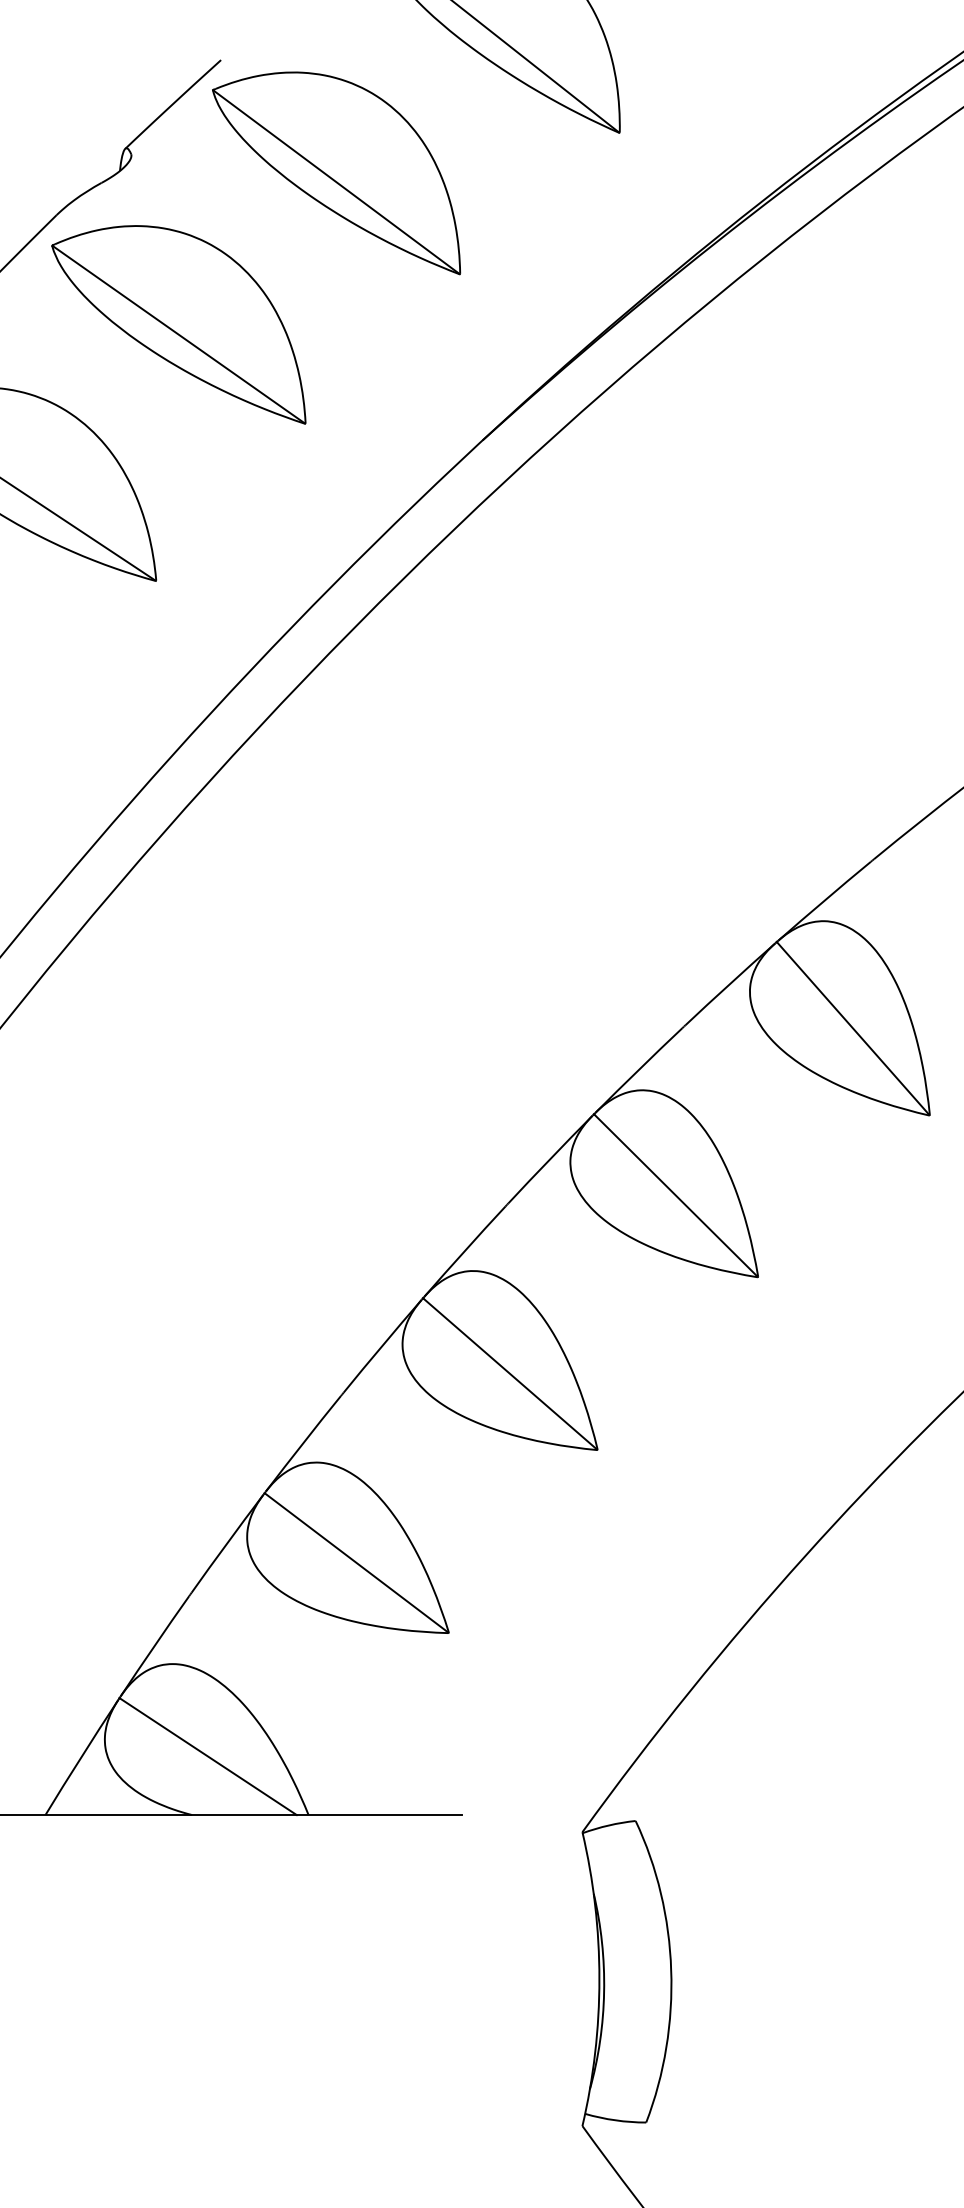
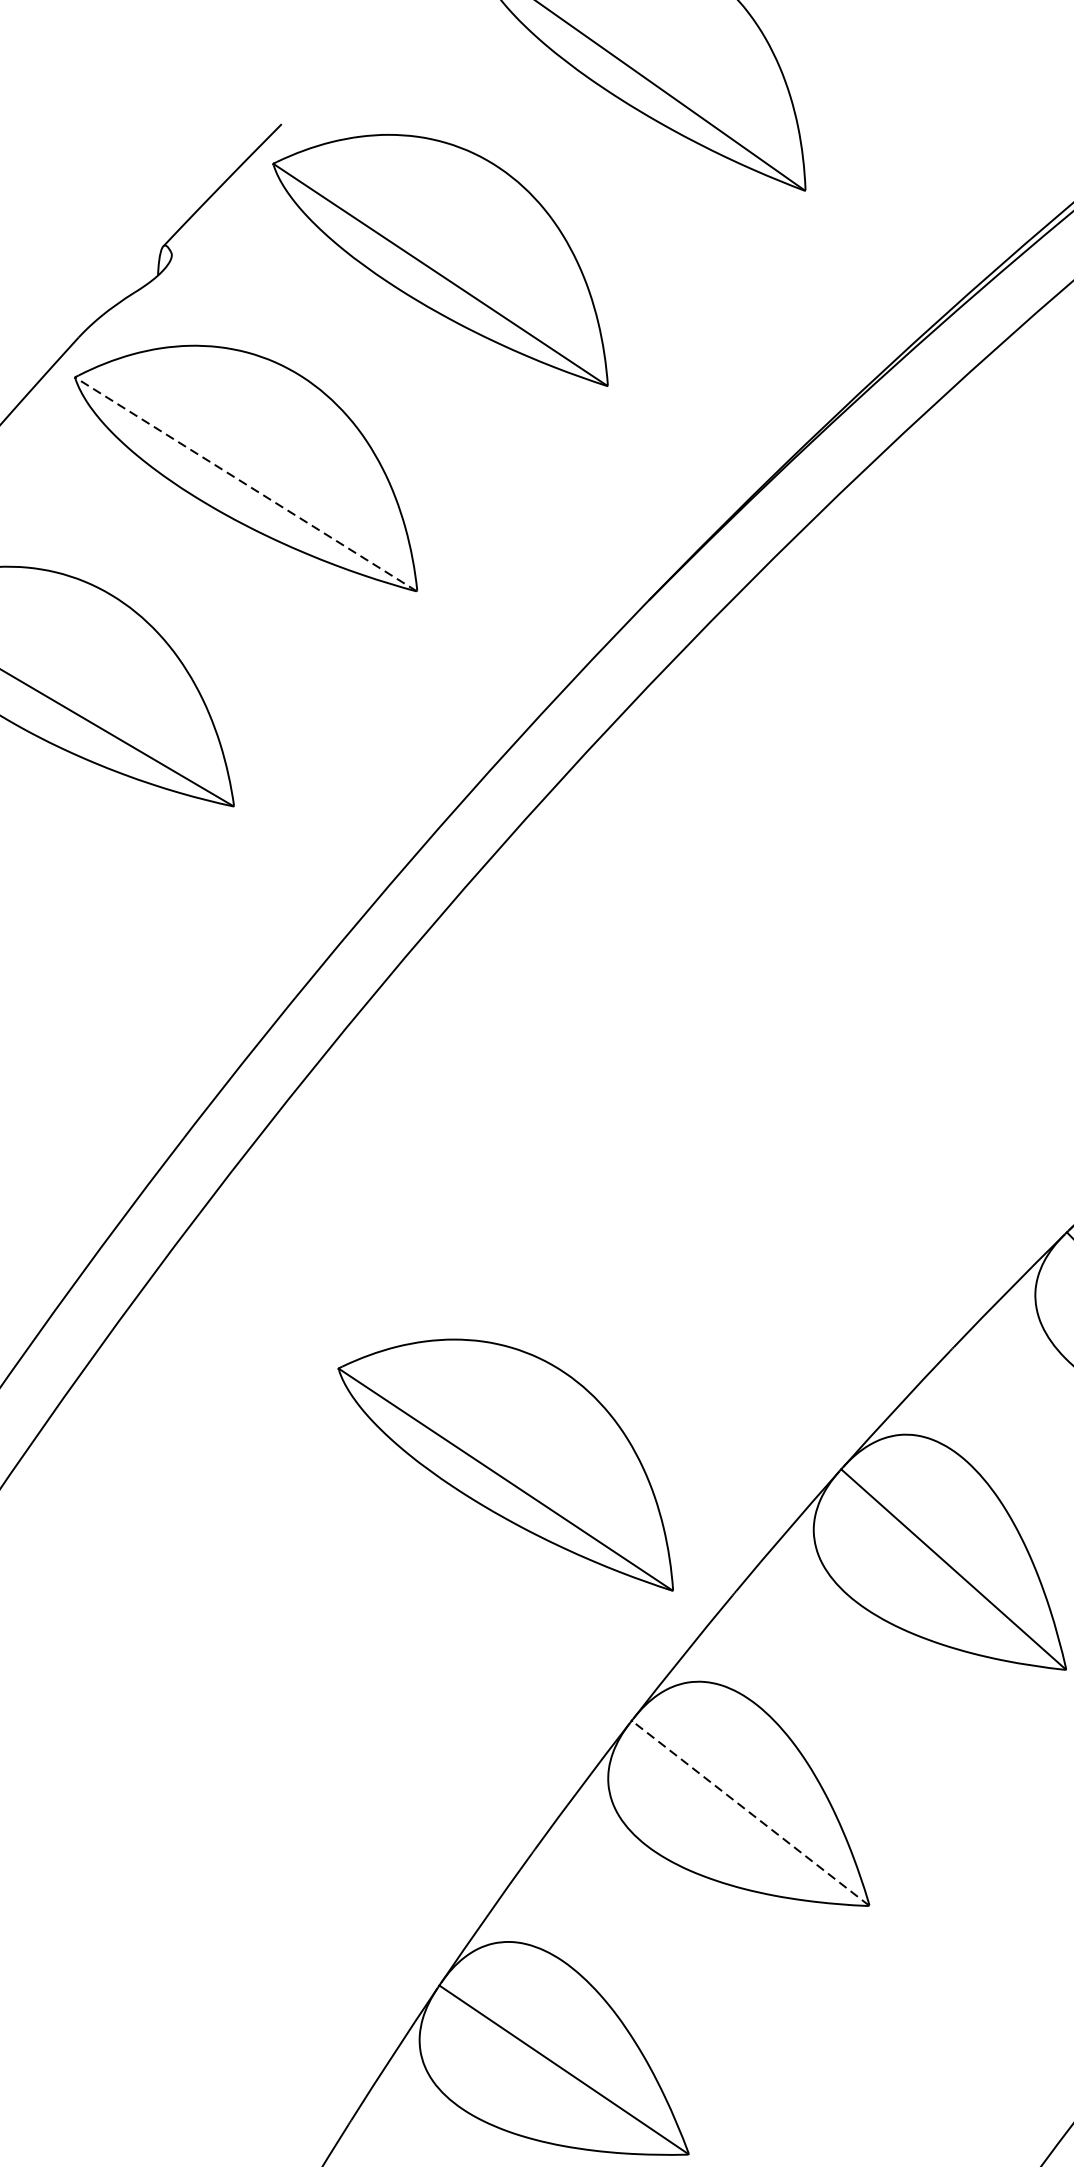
line: (178, 334) -> (245, 484), solid -> dashed
part: (336, 1099) -> (505, 1468), added
line: (509, 1373) -> (749, 1812), solid -> dashed

